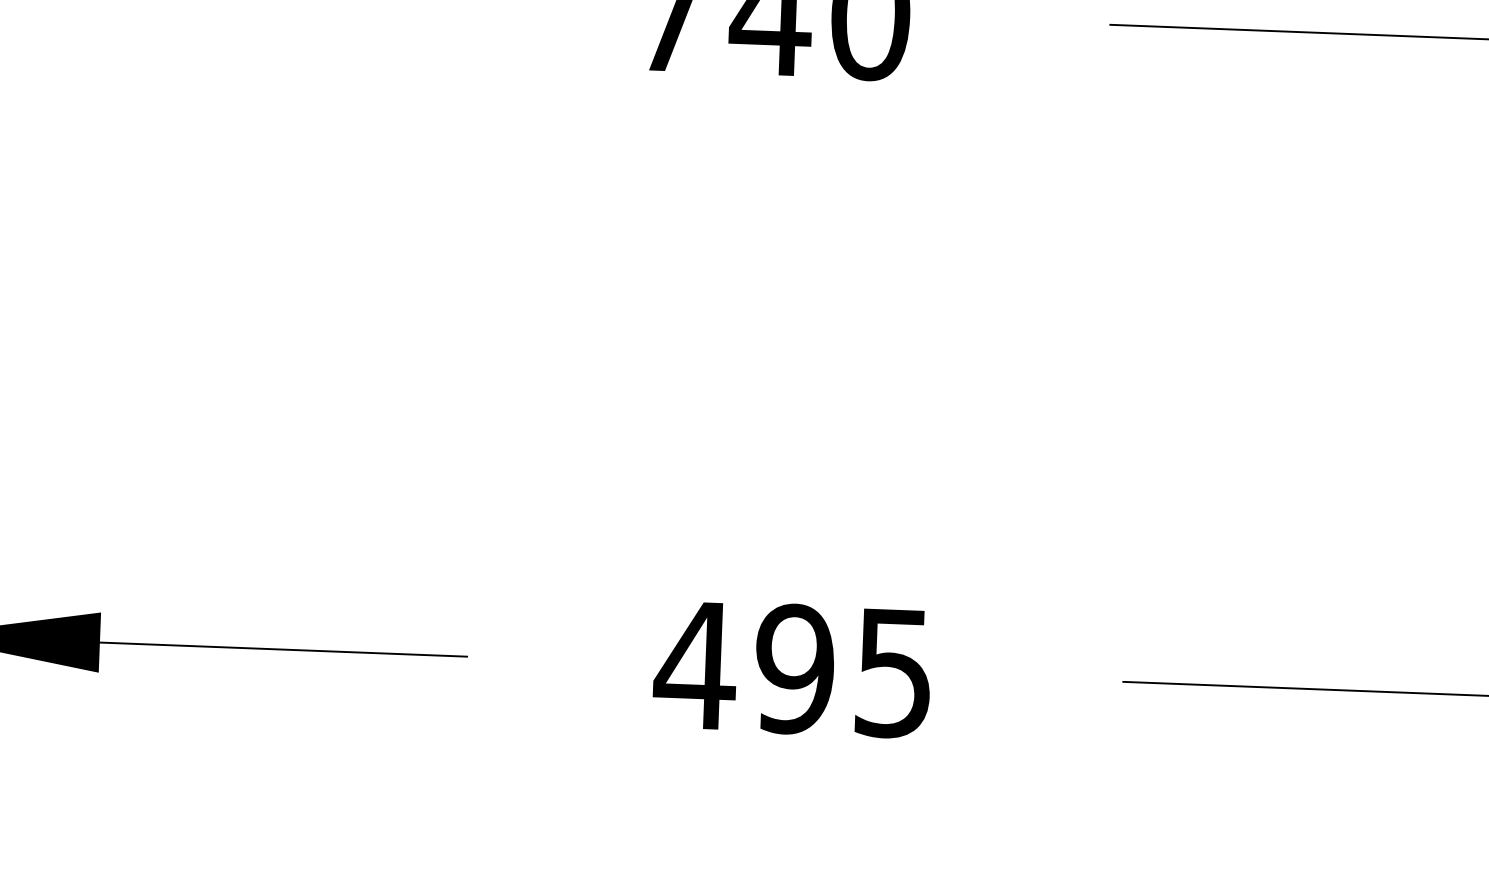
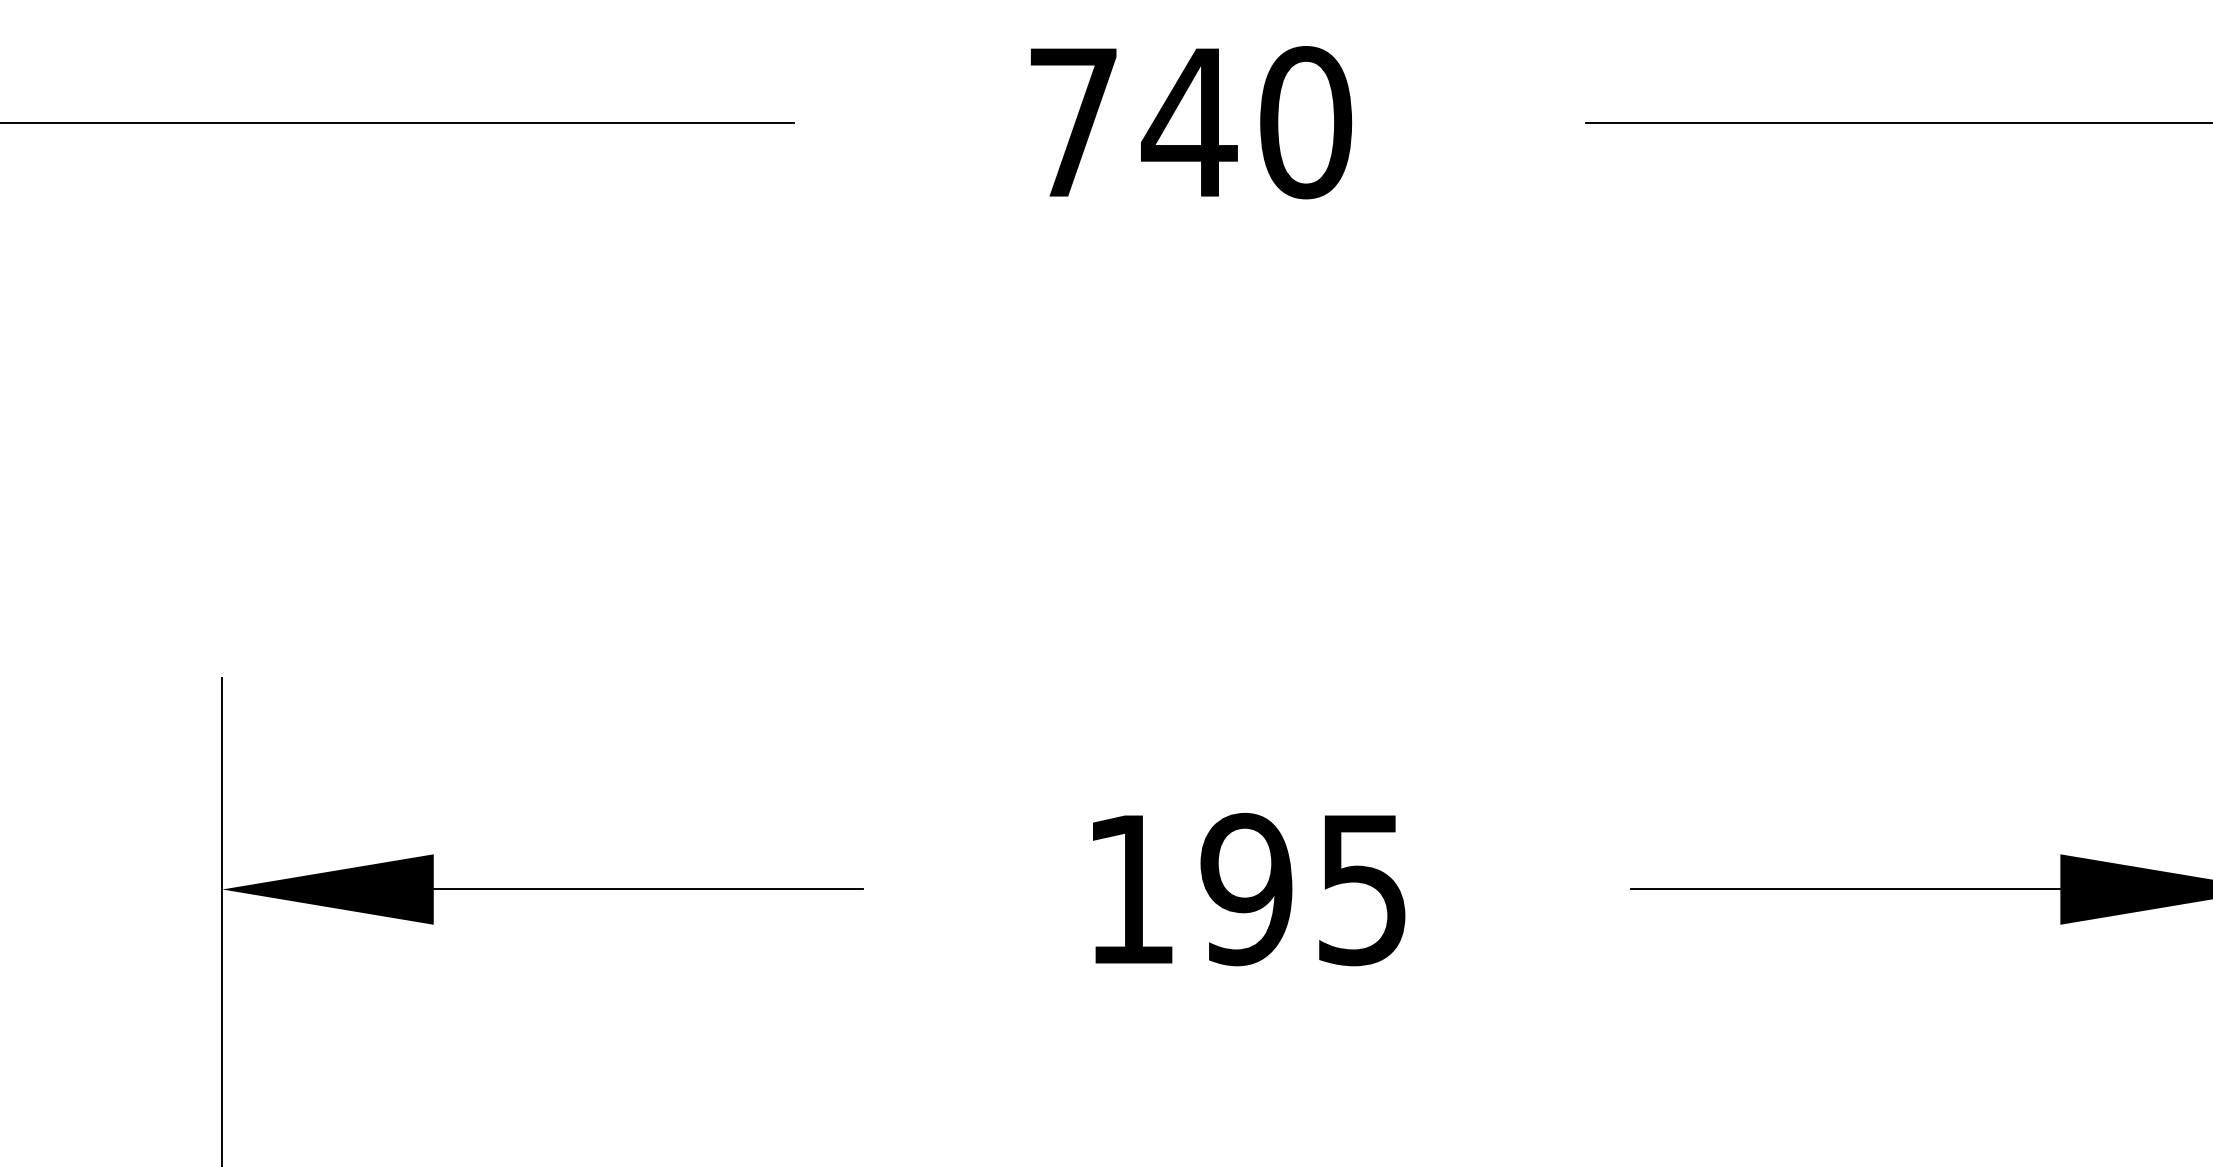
text: (694, 665) -> (1129, 889), 495 -> 195

